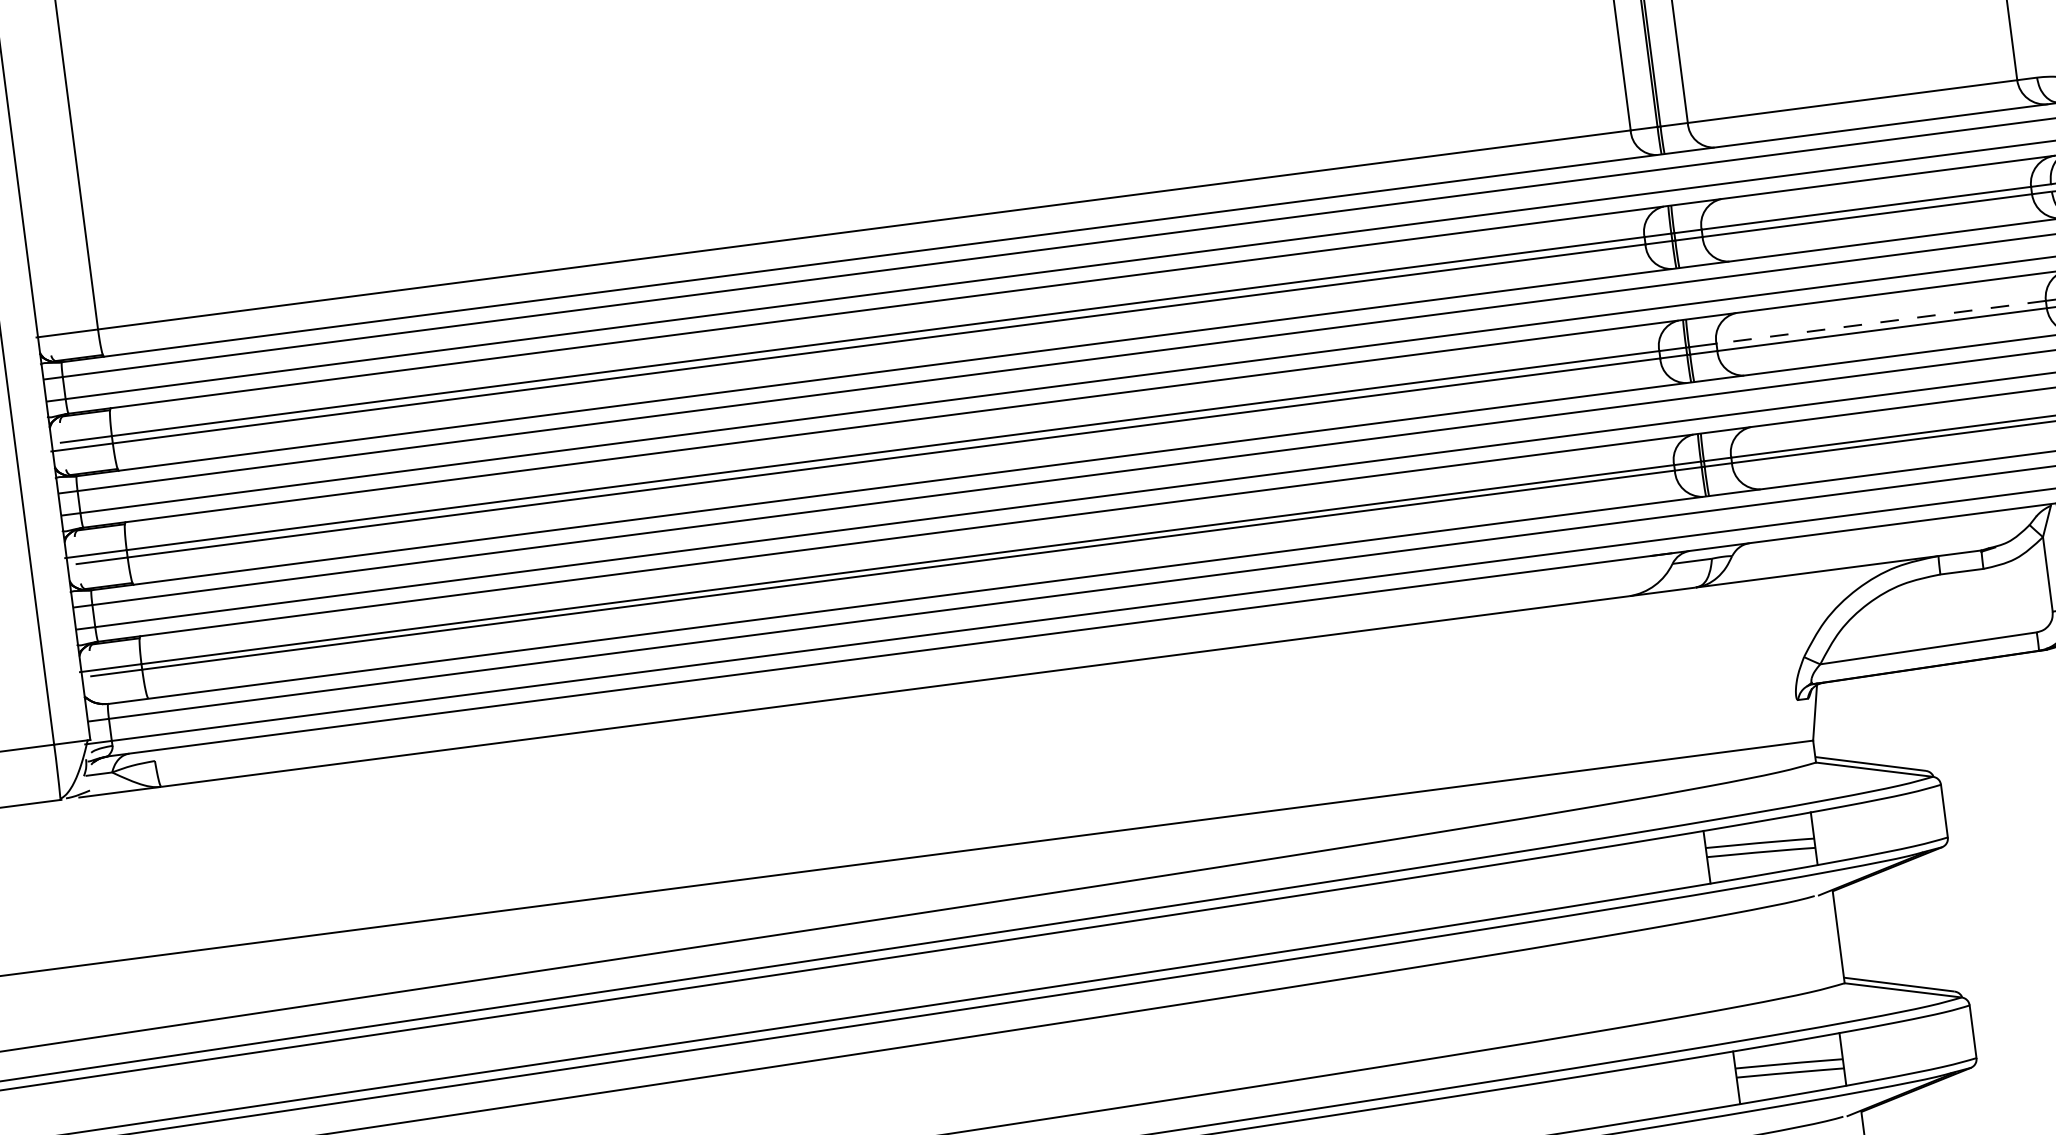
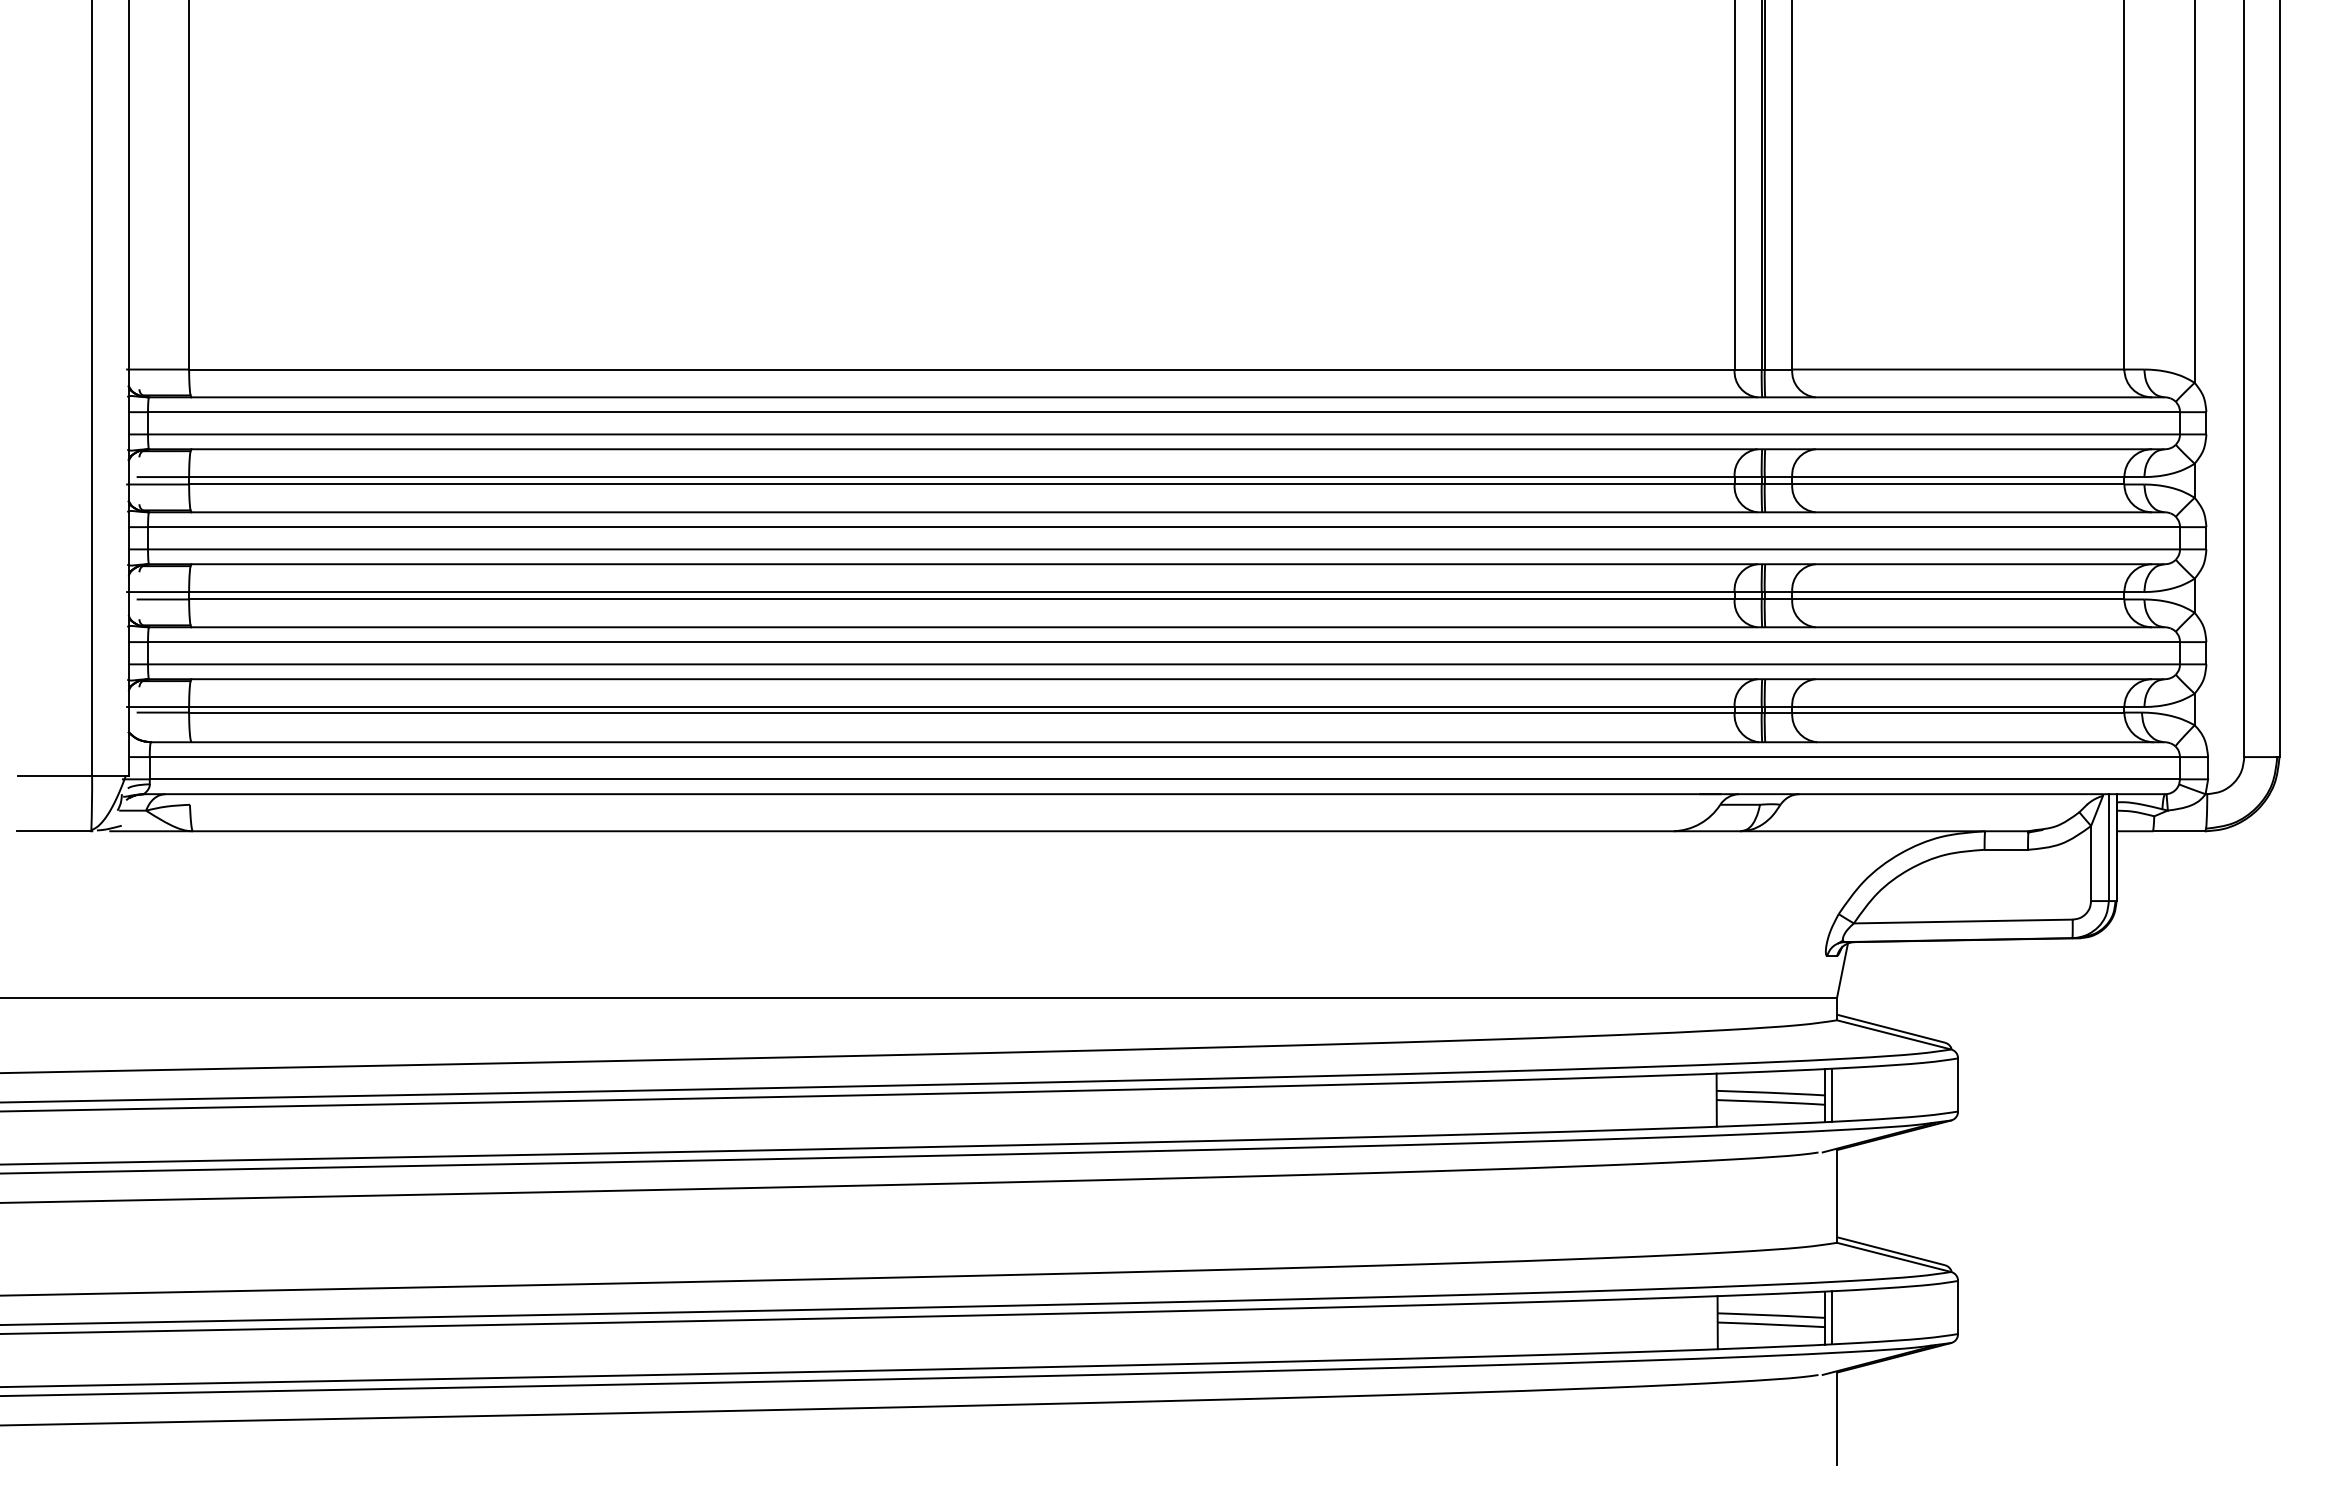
line: (1880, 322) -> (1957, 592), dashed -> solid
line: (1820, 836) -> (1831, 1094), added
line: (1848, 1058) -> (1831, 1317), added

